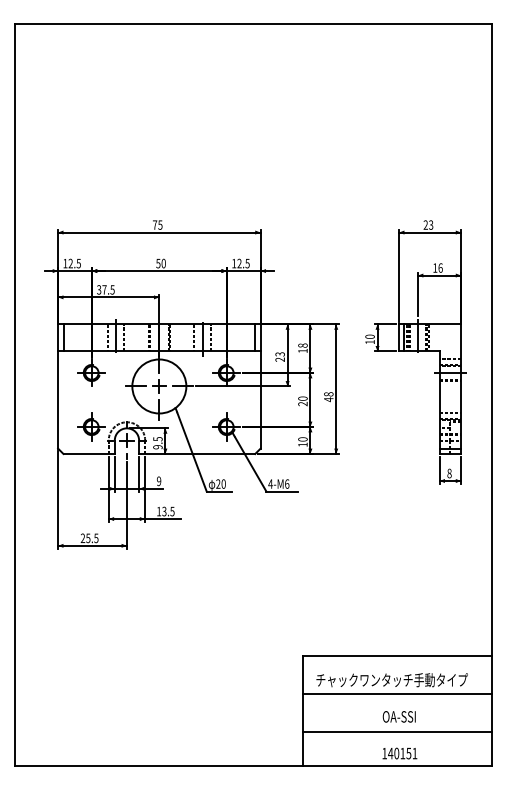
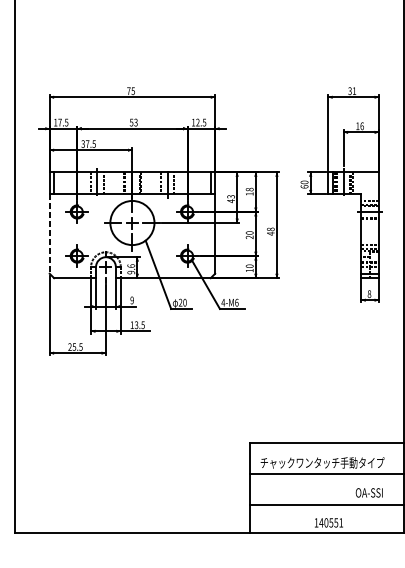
text: (428, 224) -> (352, 90), 23 -> 31
text: (70, 263) -> (59, 122), 12.5 -> 17.5
text: (163, 263) -> (135, 122), 50 -> 53
text: (369, 342) -> (304, 187), 10 -> 60
text: (279, 359) -> (230, 200), 23 -> 43
line: (58, 400) -> (50, 234), solid -> dashed
text: (157, 439) -> (130, 266), 9.5 -> 9.6
text: (398, 716) -> (368, 492), moved
text: (402, 753) -> (331, 522), 140151 -> 140551

